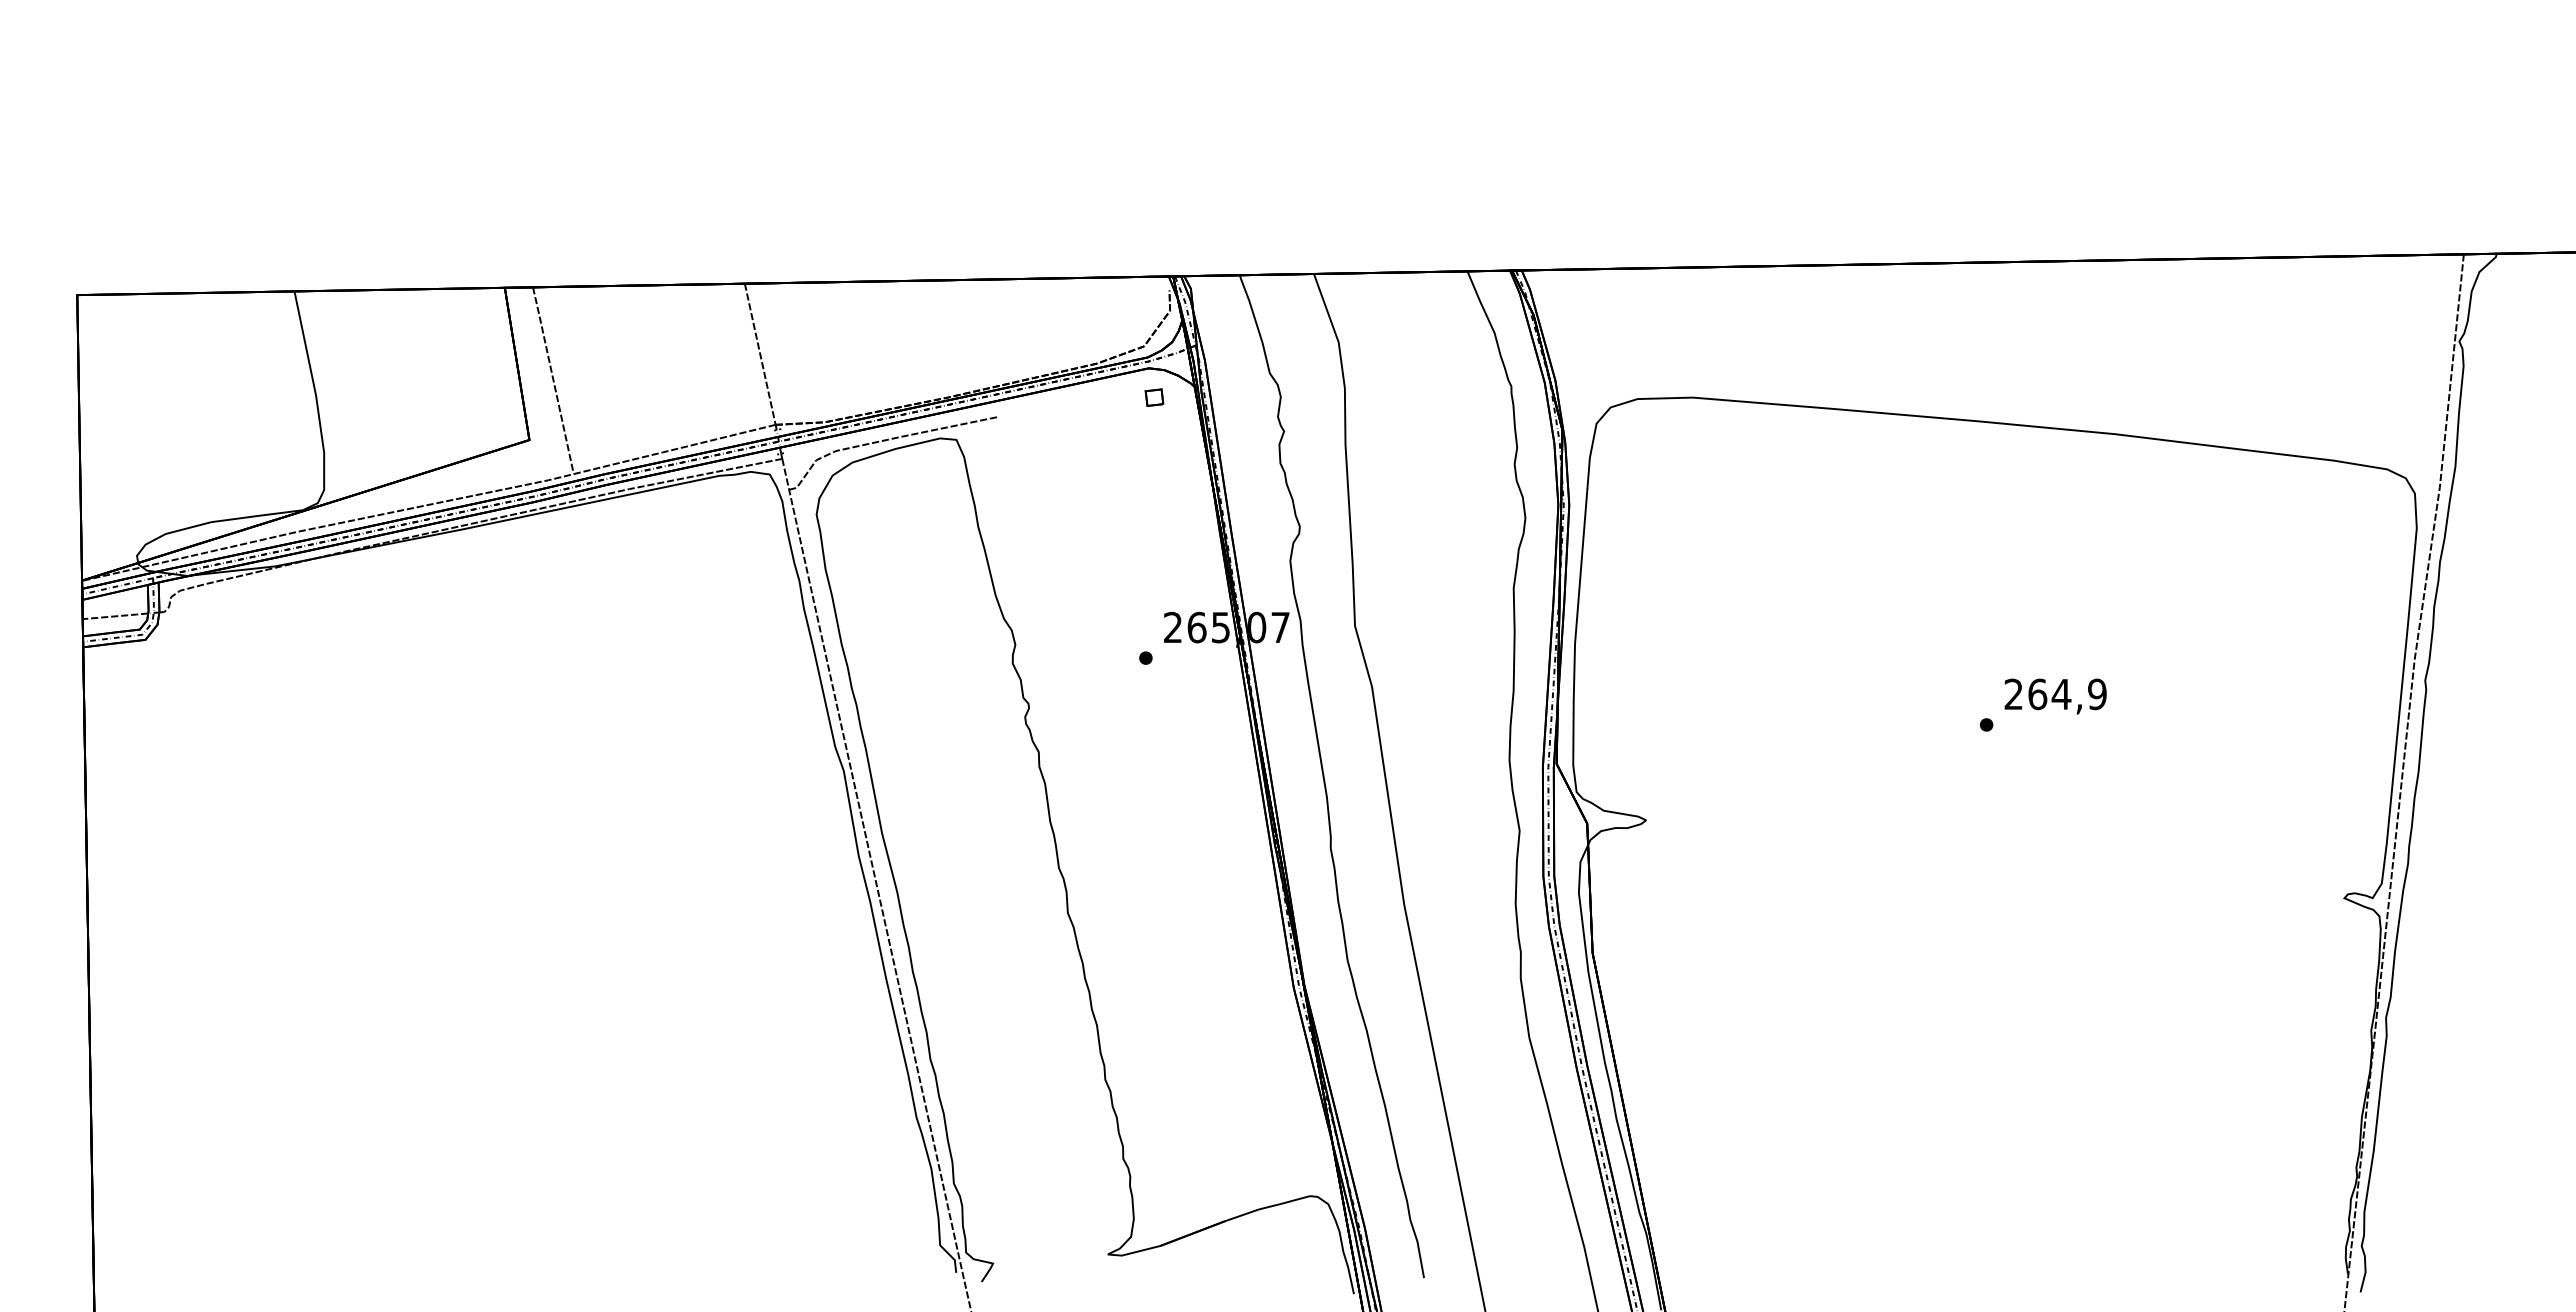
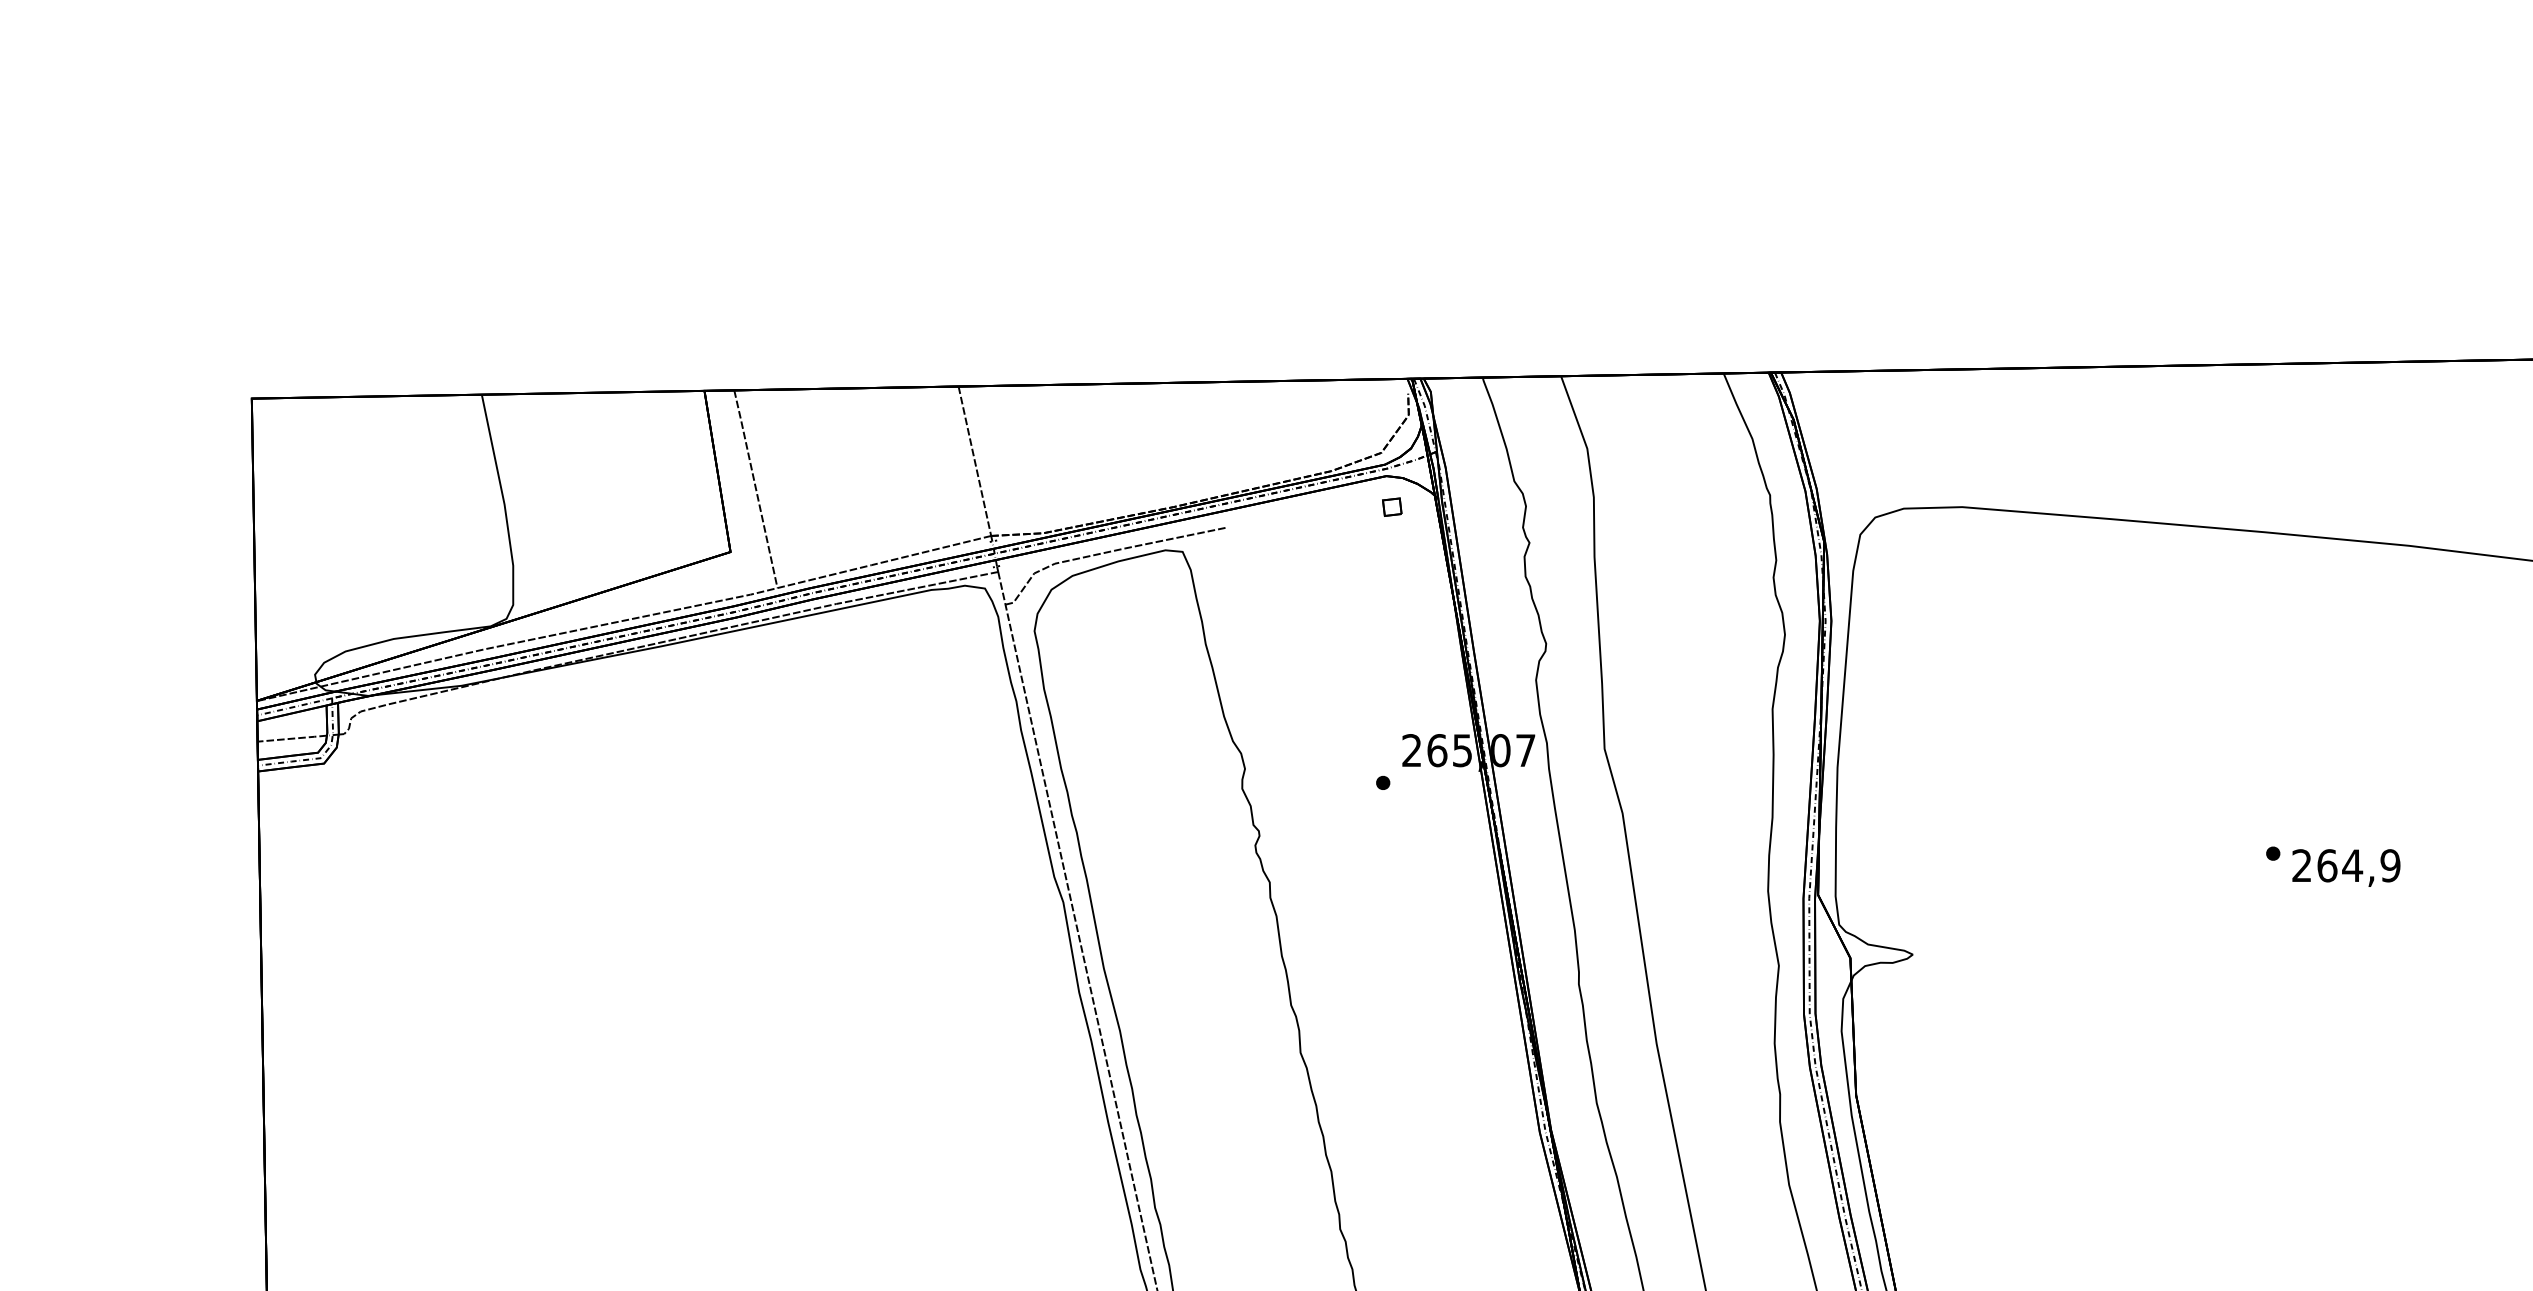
text: (2055, 696) -> (2346, 868), moved

